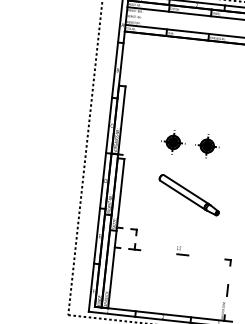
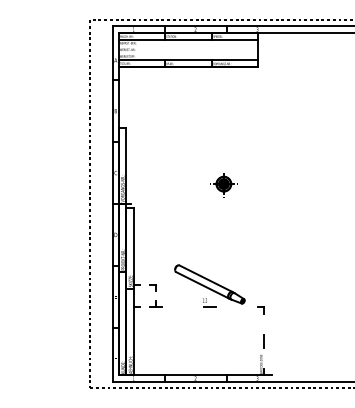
part: (172, 143) -> (185, 185), removed
part: (188, 195) -> (209, 284), moved

